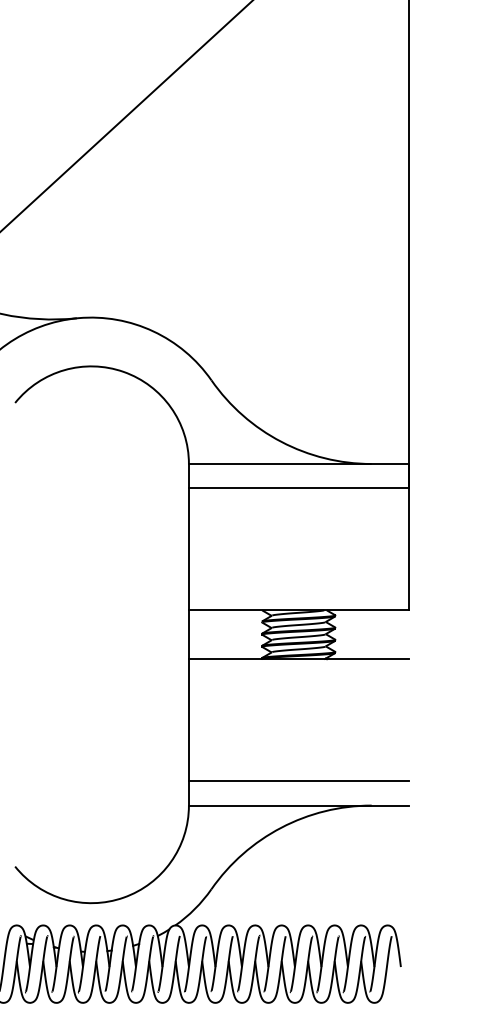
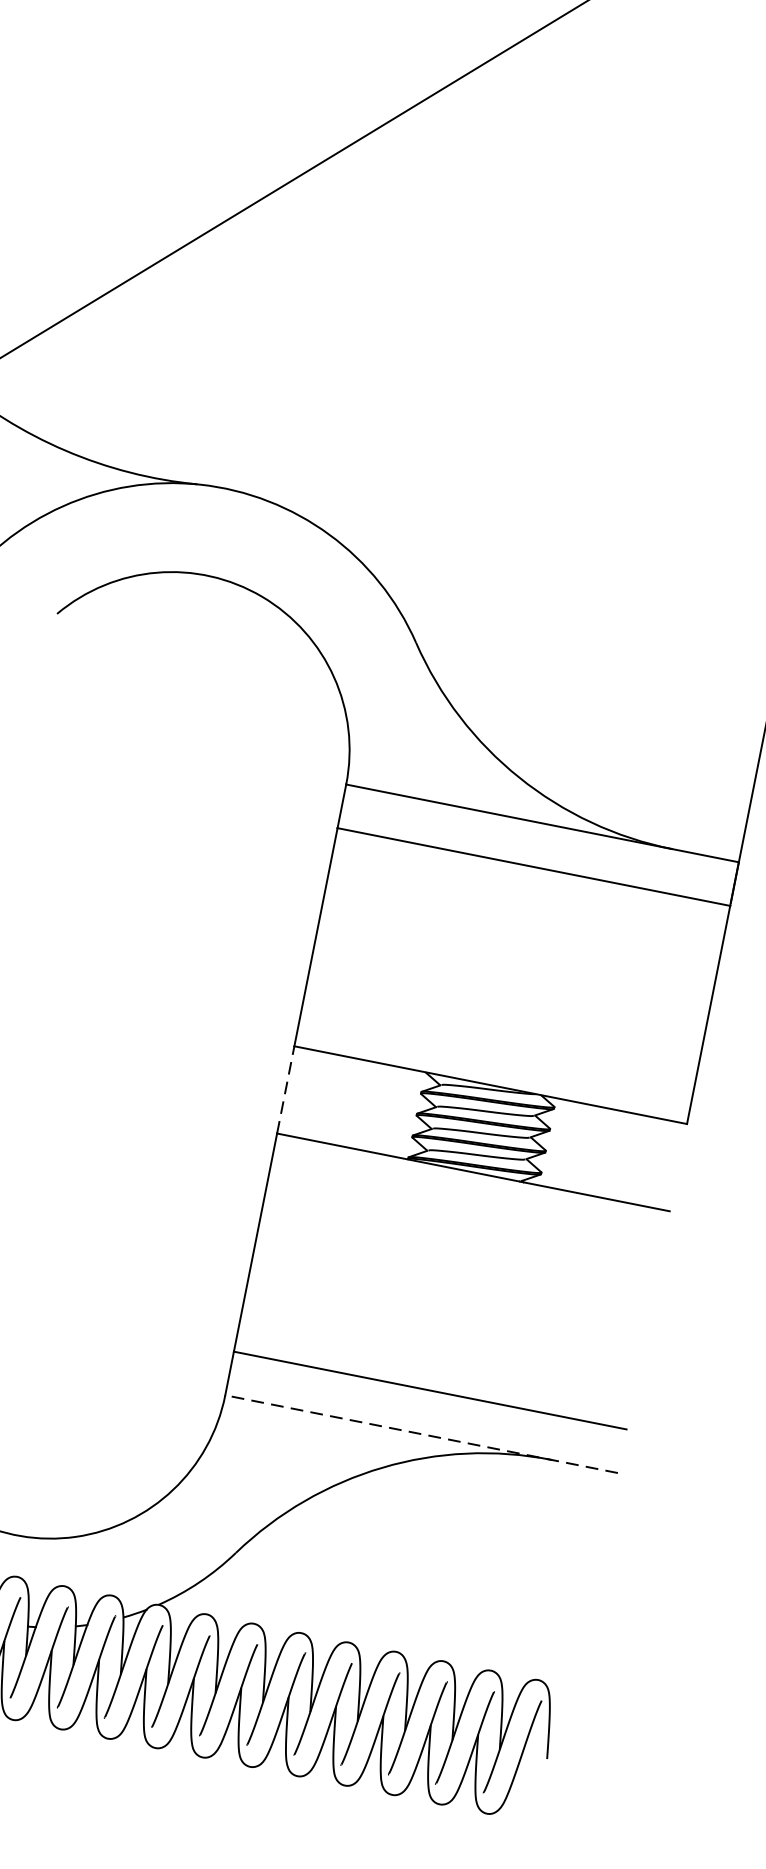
line: (188, 634) -> (285, 1089), solid -> dashed
line: (298, 805) -> (421, 1433), solid -> dashed

